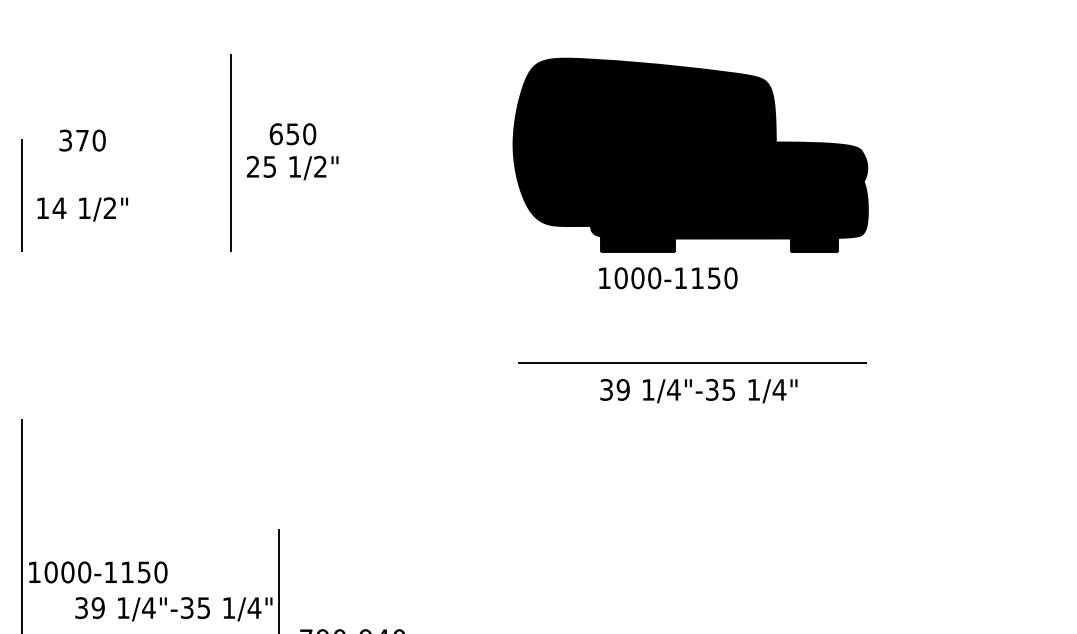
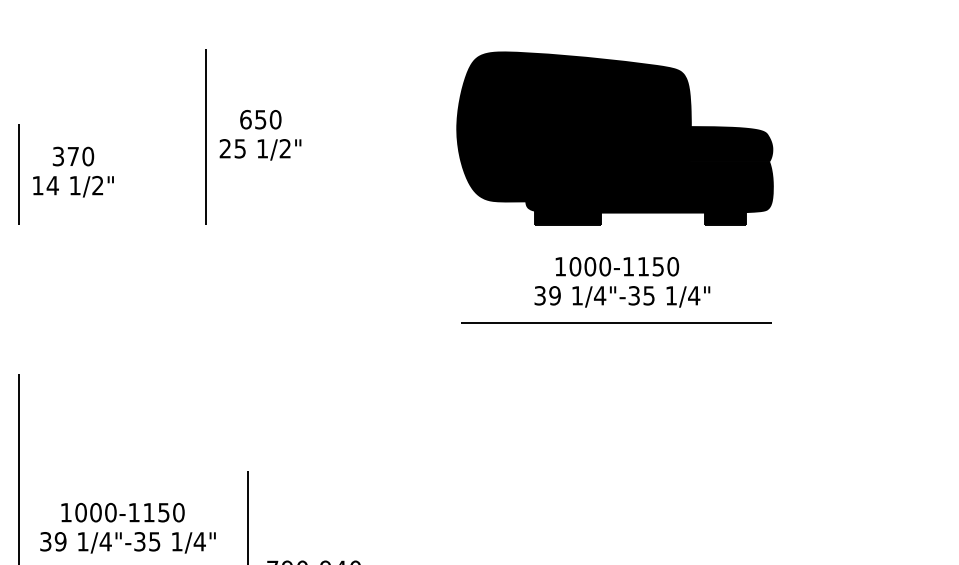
text: (82, 140) -> (73, 156), moved
text: (668, 278) -> (617, 266), moved
text: (698, 391) -> (622, 297), moved
text: (98, 572) -> (123, 512), moved
text: (173, 609) -> (127, 543), moved

